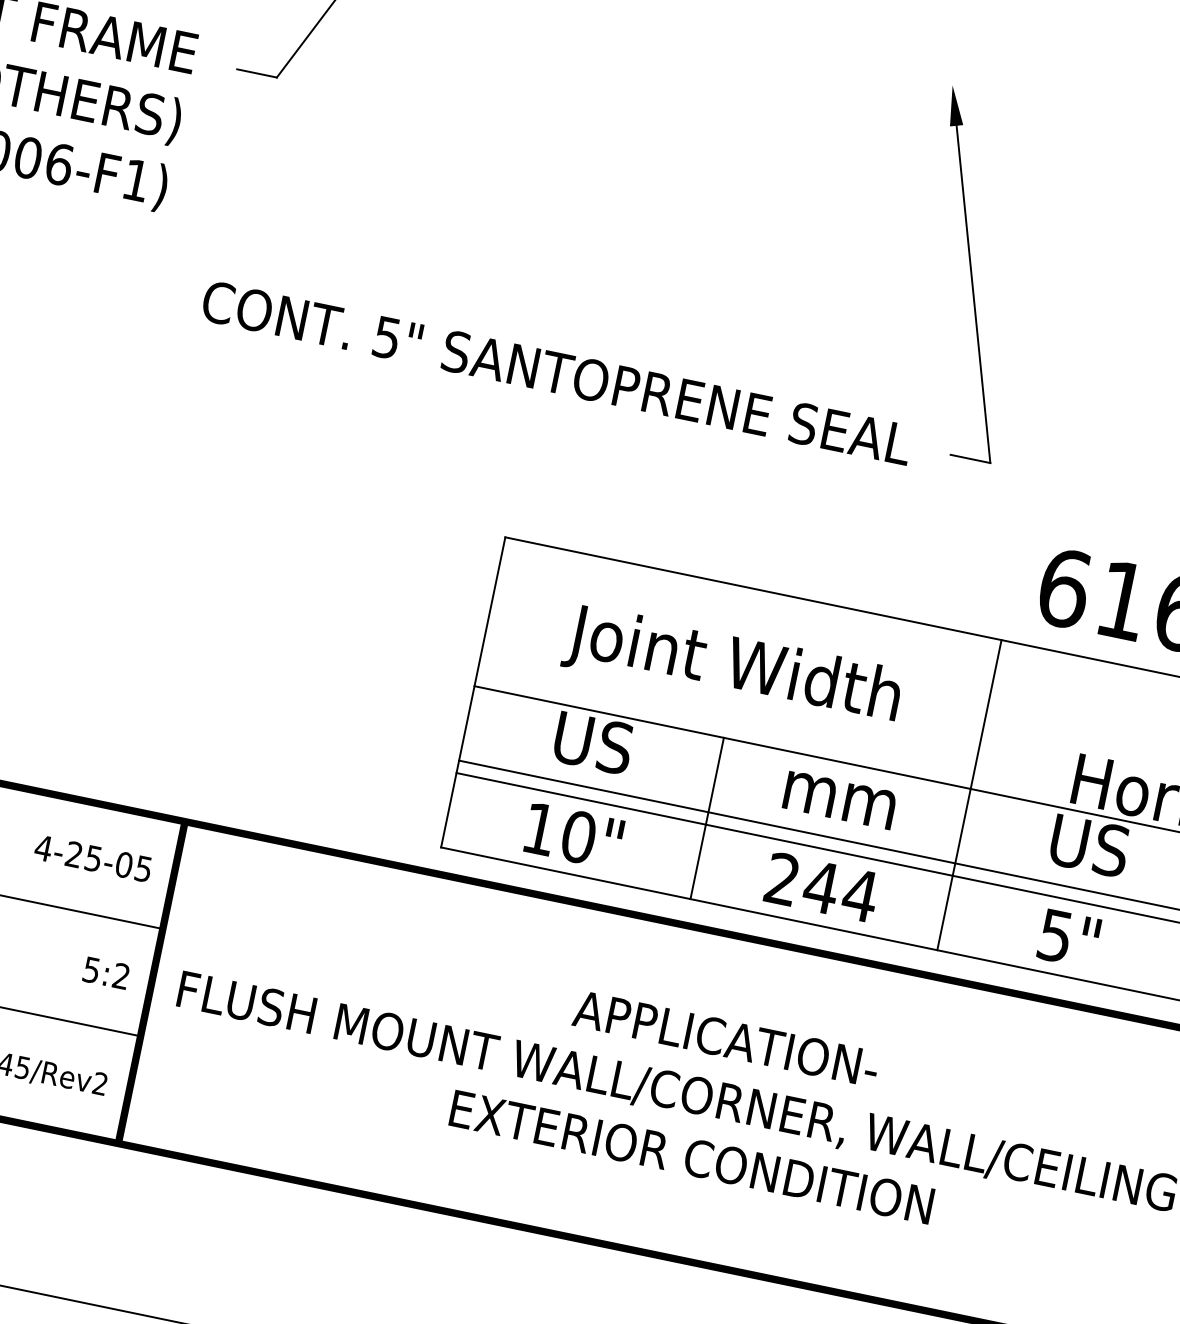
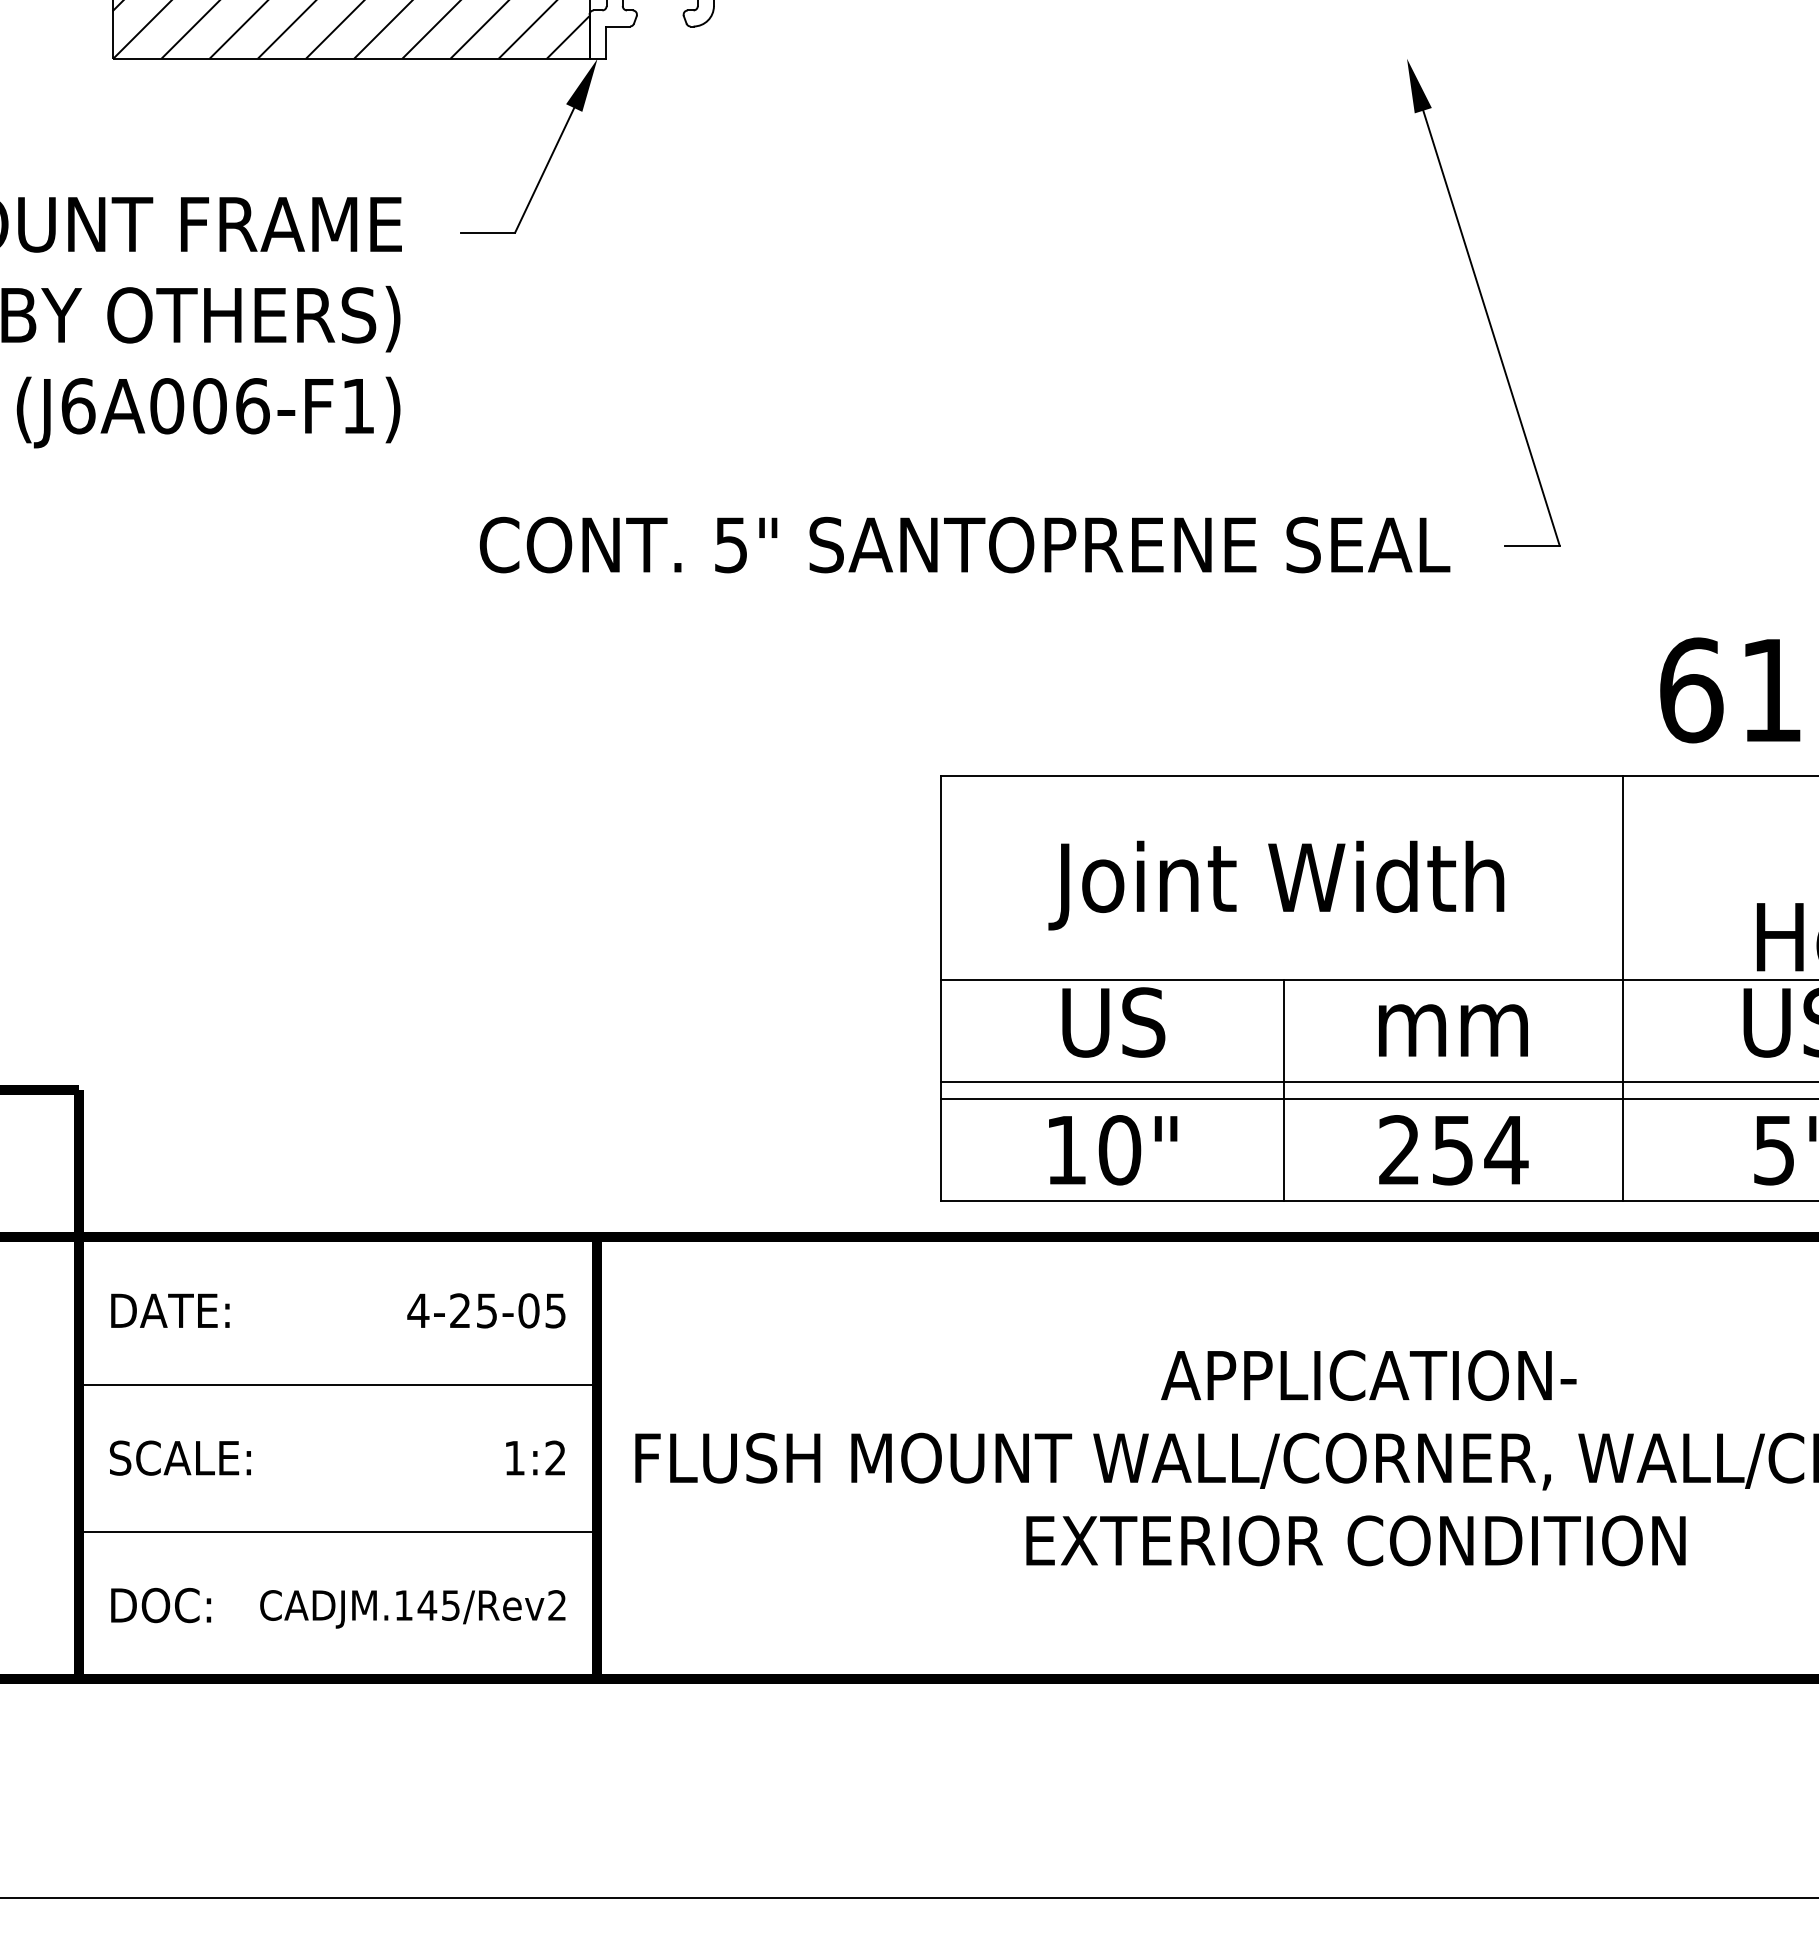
text: (821, 887) -> (1452, 1150), 244 -> 254
text: (91, 970) -> (514, 1458), 5:2 -> 1:2

